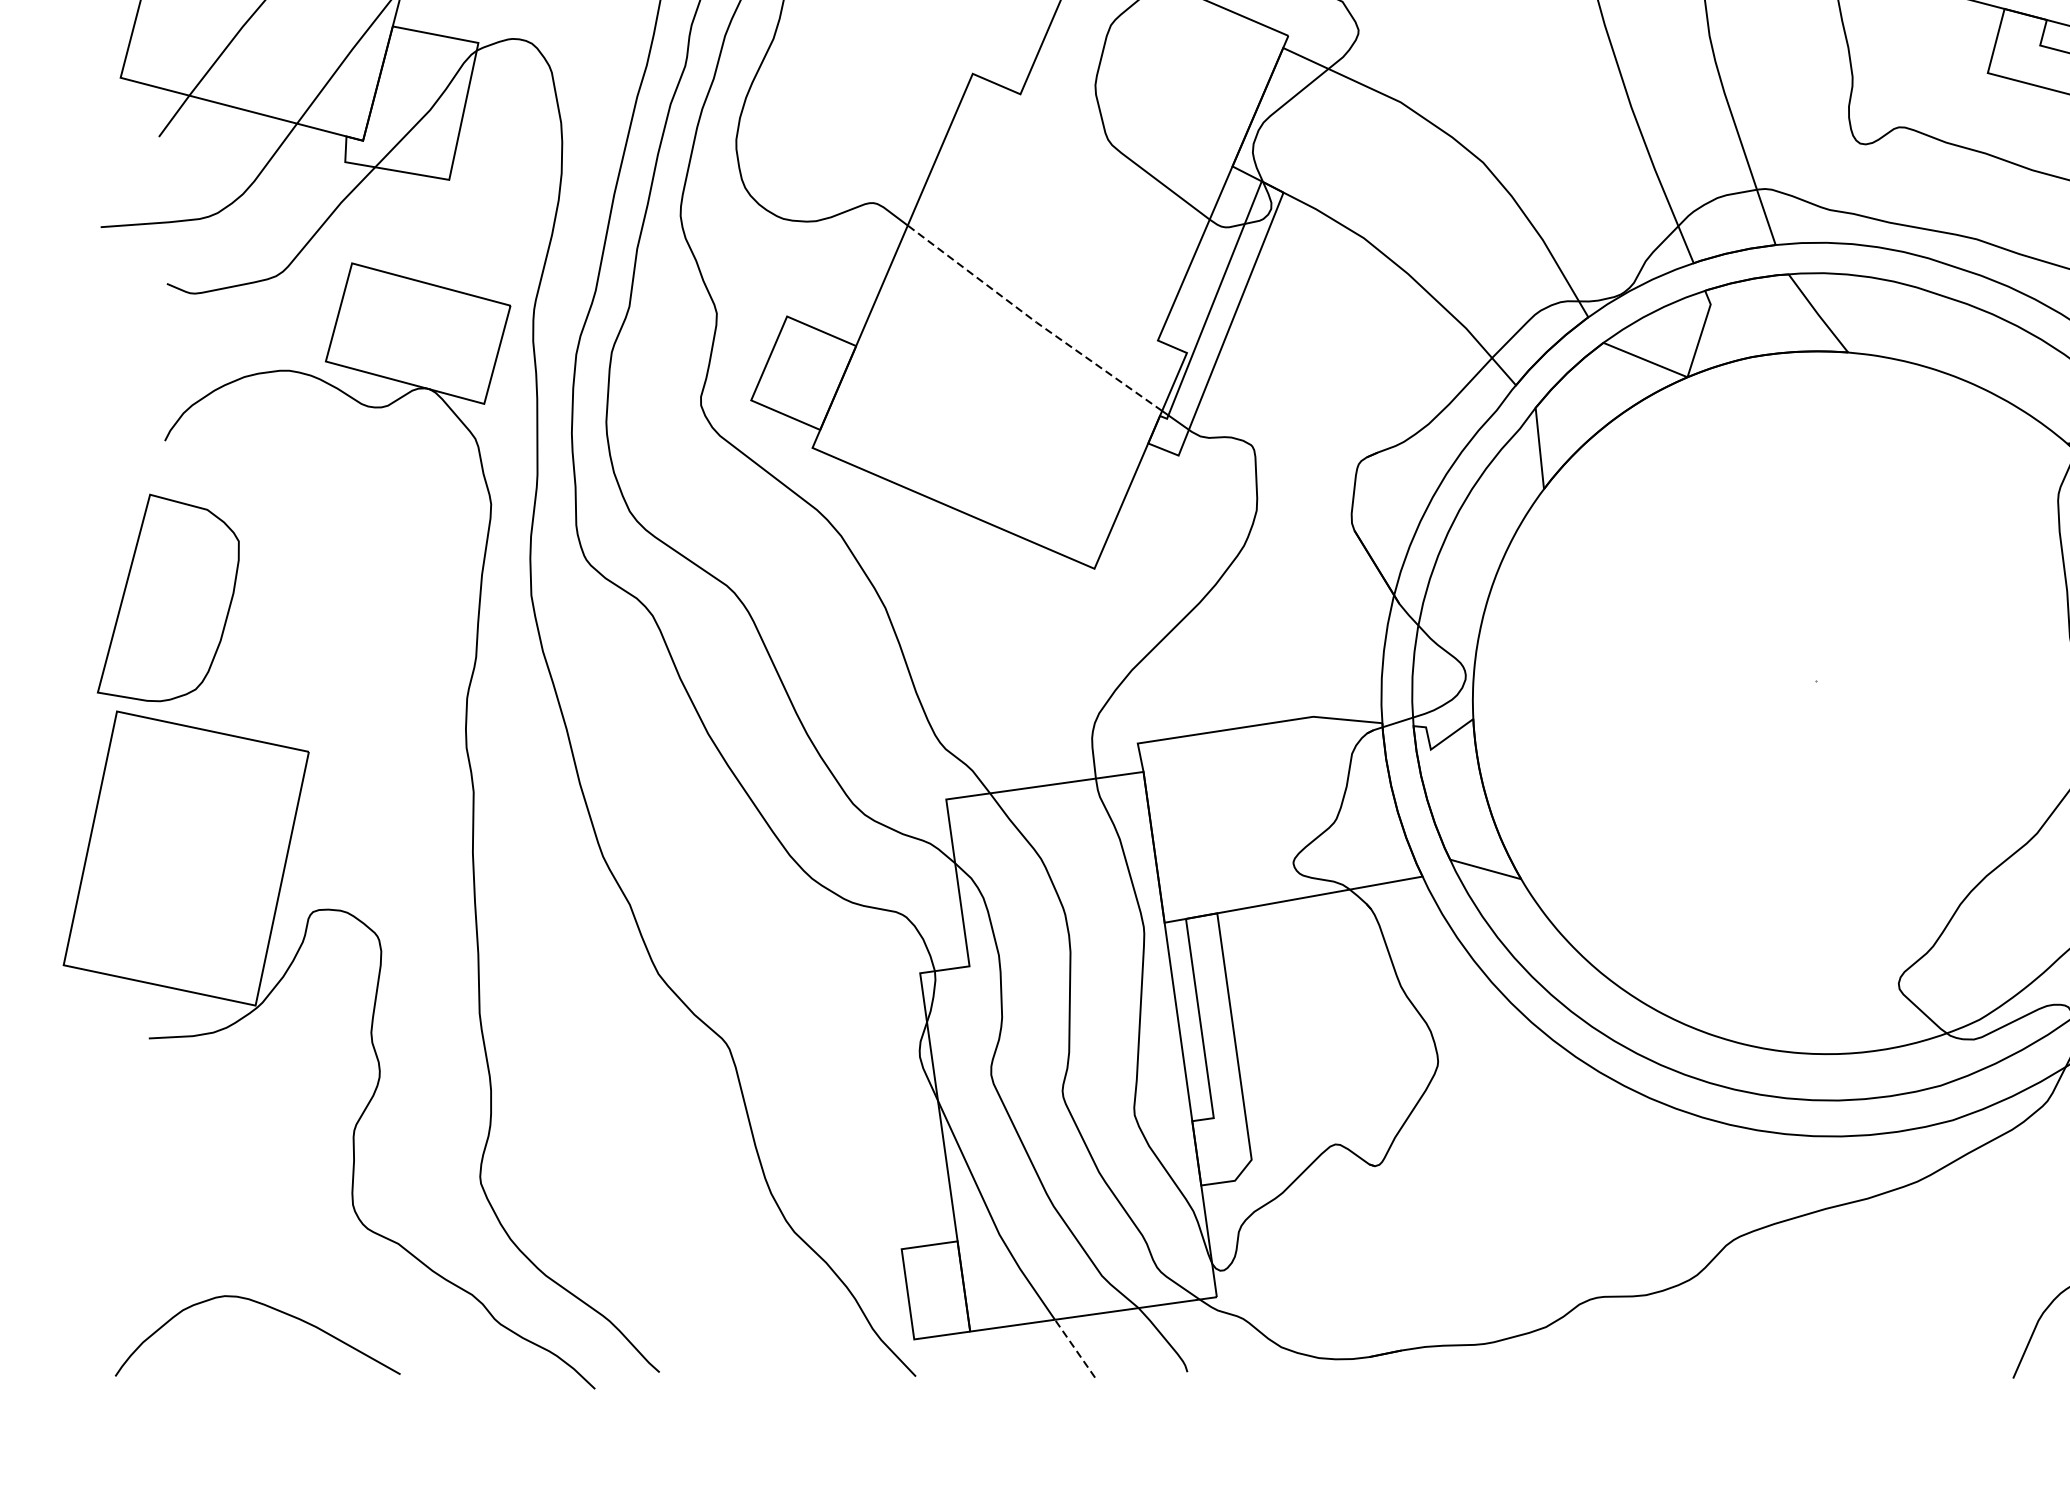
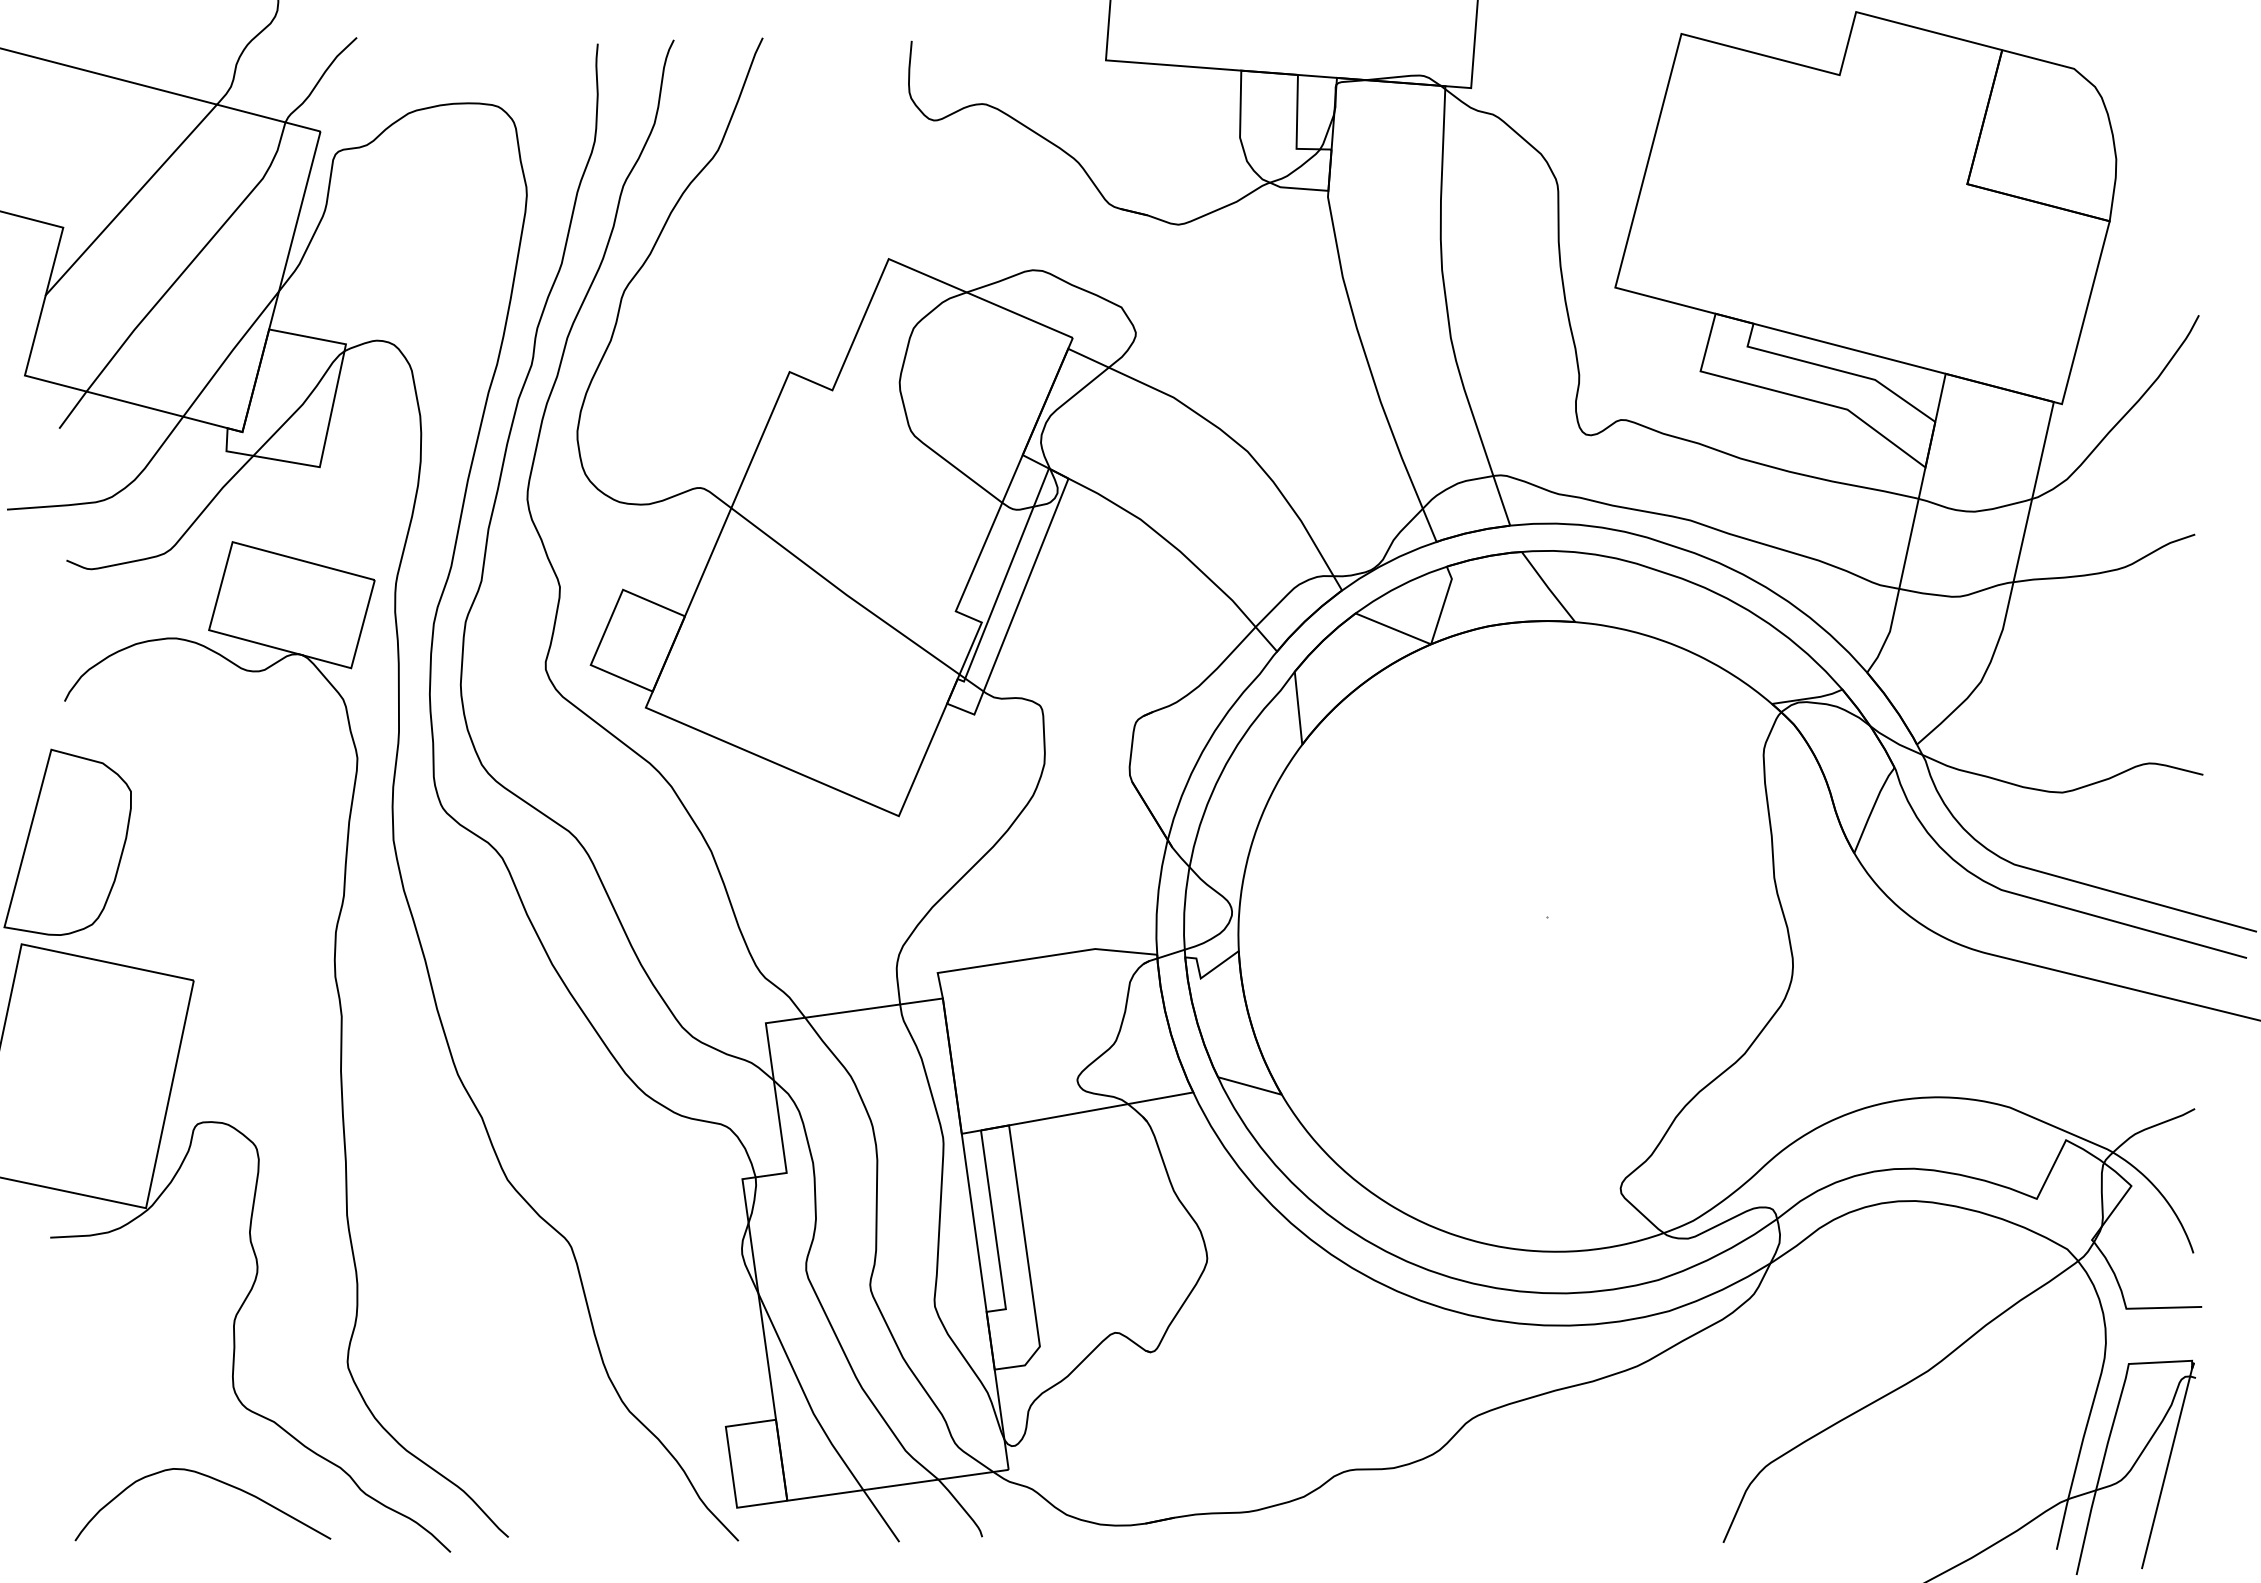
line: (1033, 320) -> (844, 593), dashed -> solid
curve: (268, 1307) -> (212, 1479), moved
line: (1075, 1349) -> (881, 1516), dashed -> solid

